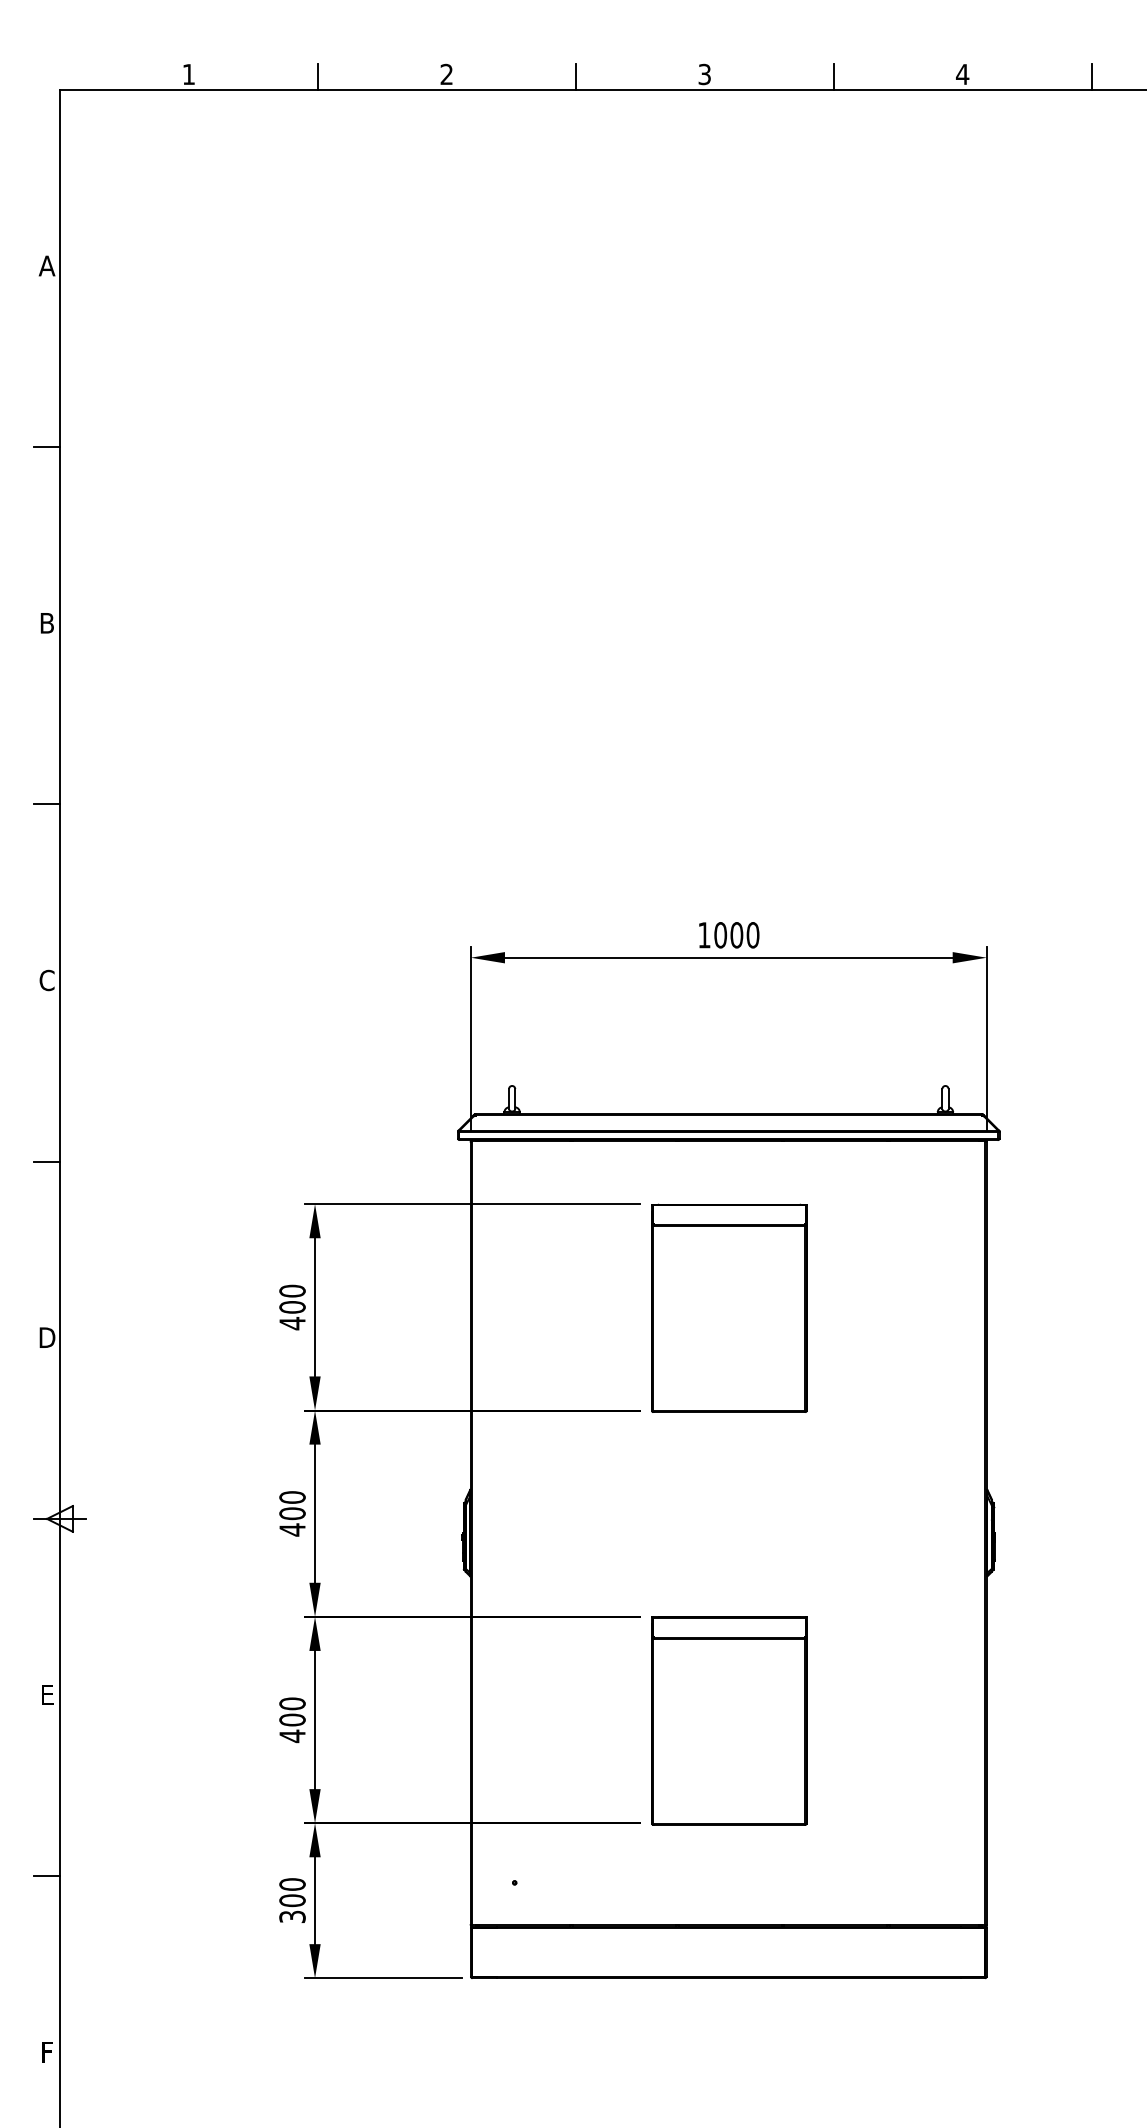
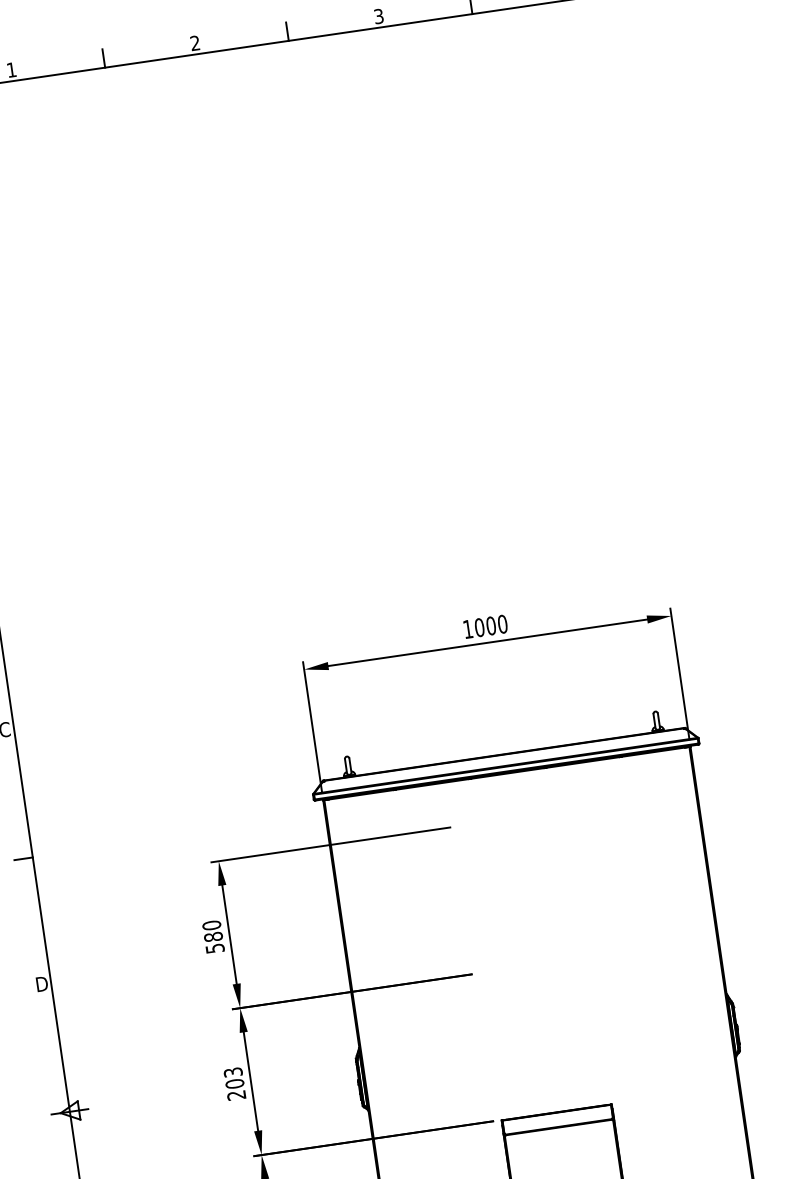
part: (729, 1307) -> (524, 891), removed
text: (292, 1315) -> (214, 942), 400 -> 580
text: (292, 1513) -> (234, 1083), 400 -> 203

